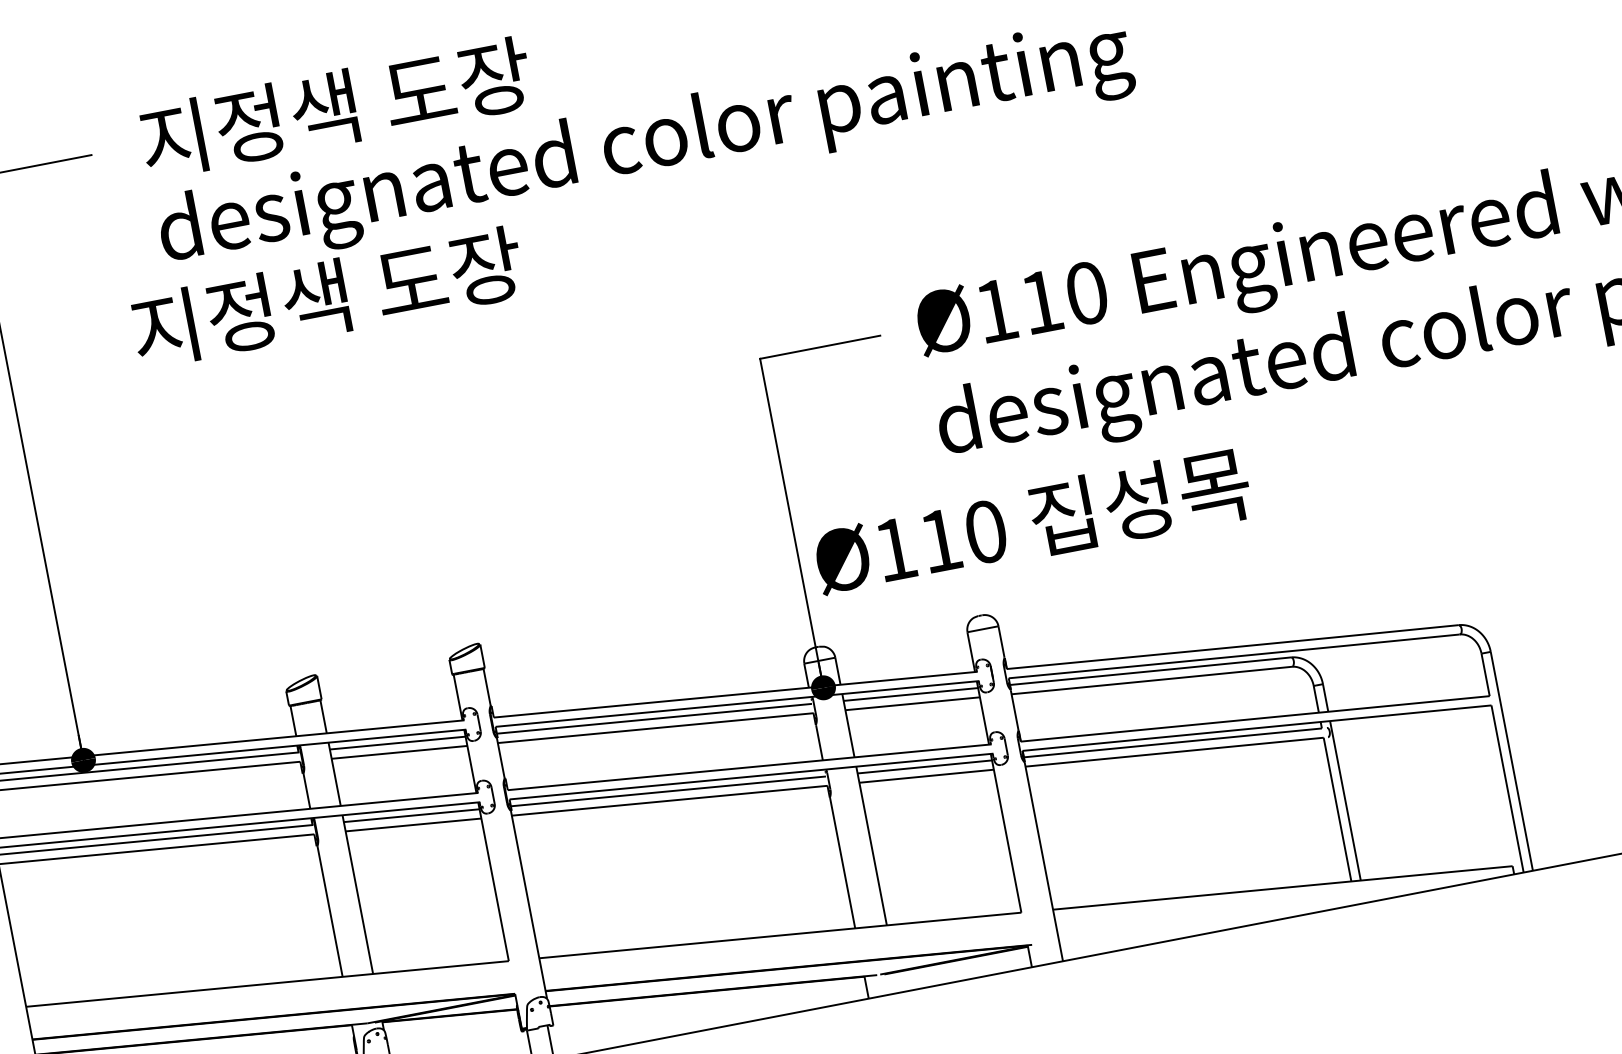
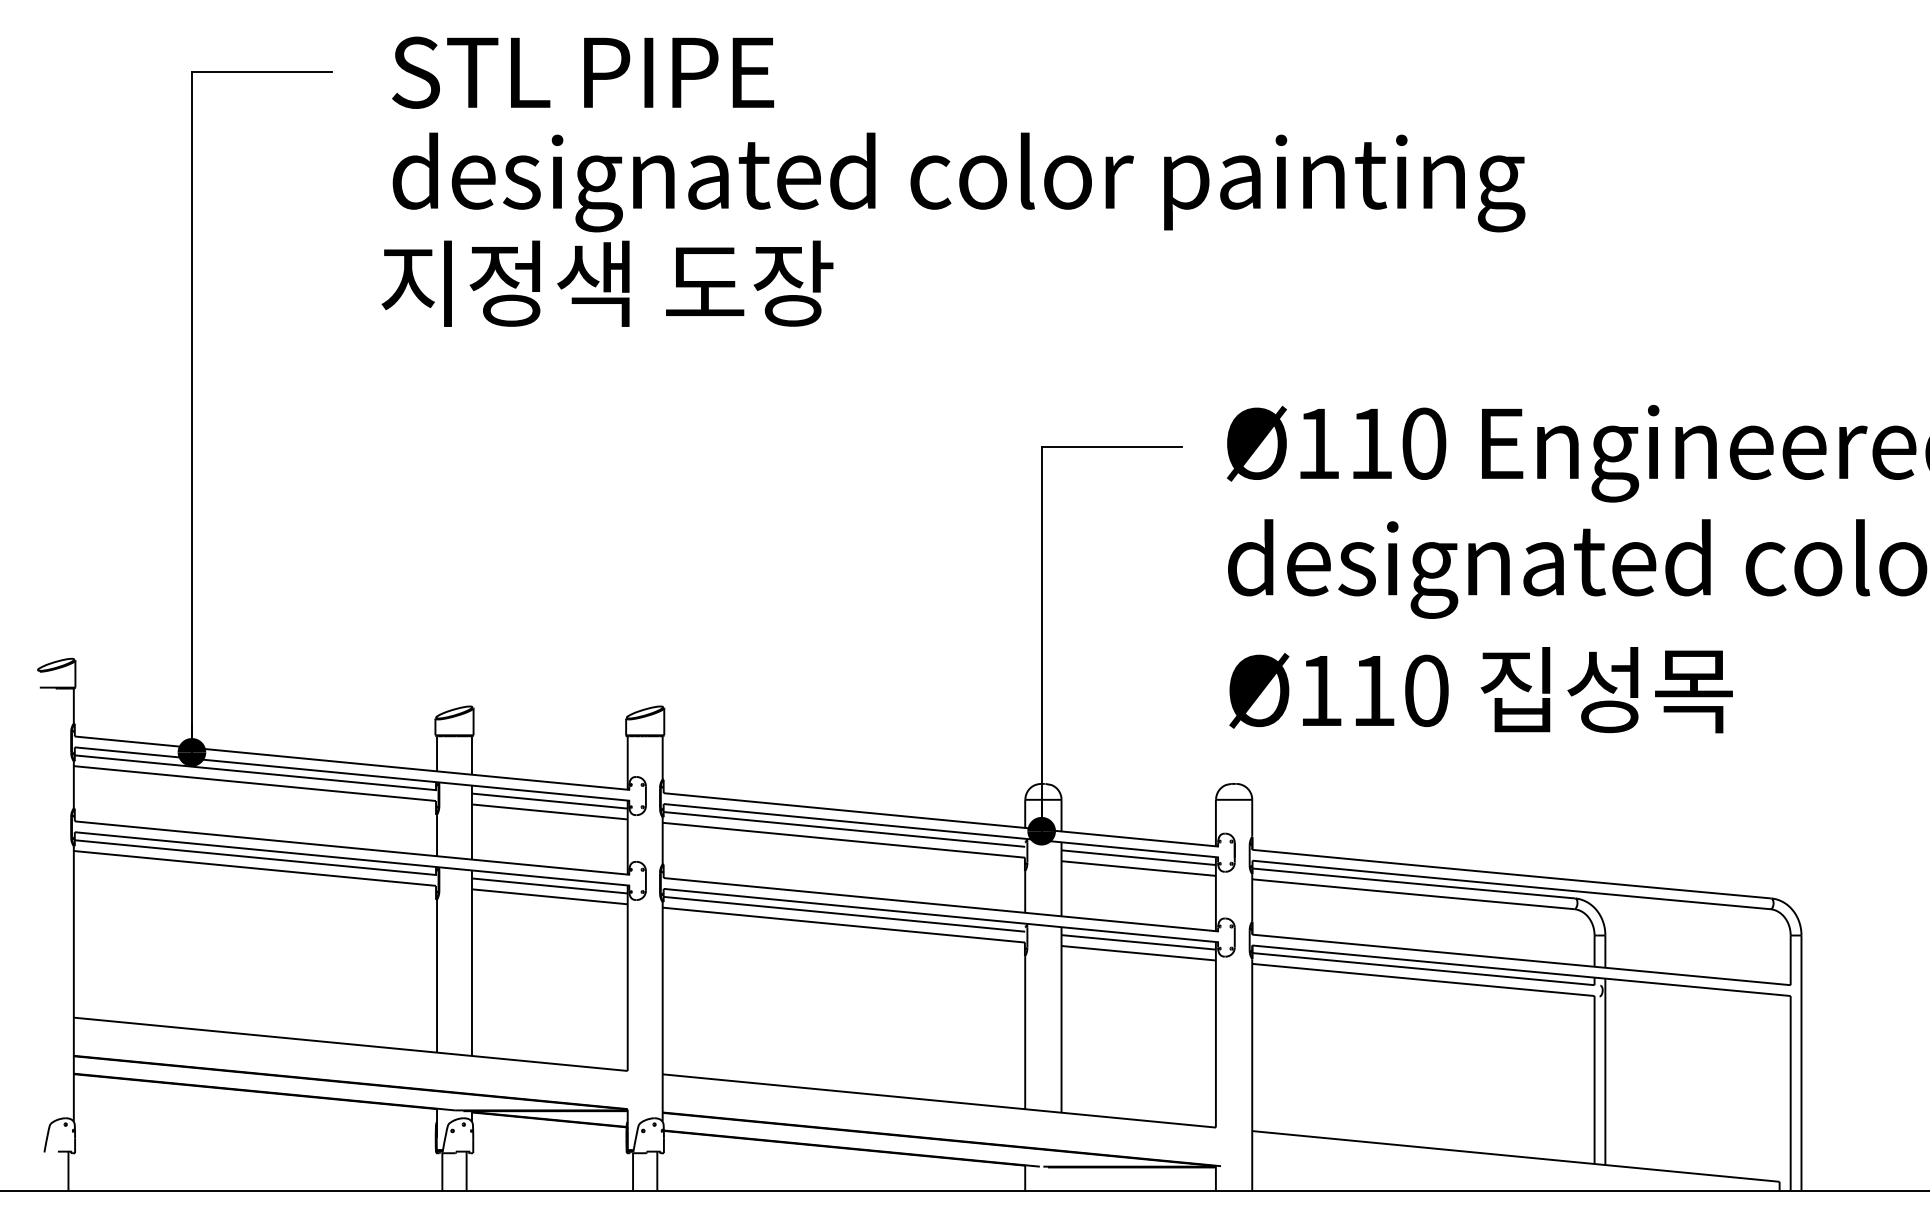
text: (336, 107) -> (618, 71), 지정색 도장 -> STL PIPE
text: (327, 297) -> (607, 283), moved
text: (1032, 522) -> (1480, 690), moved

